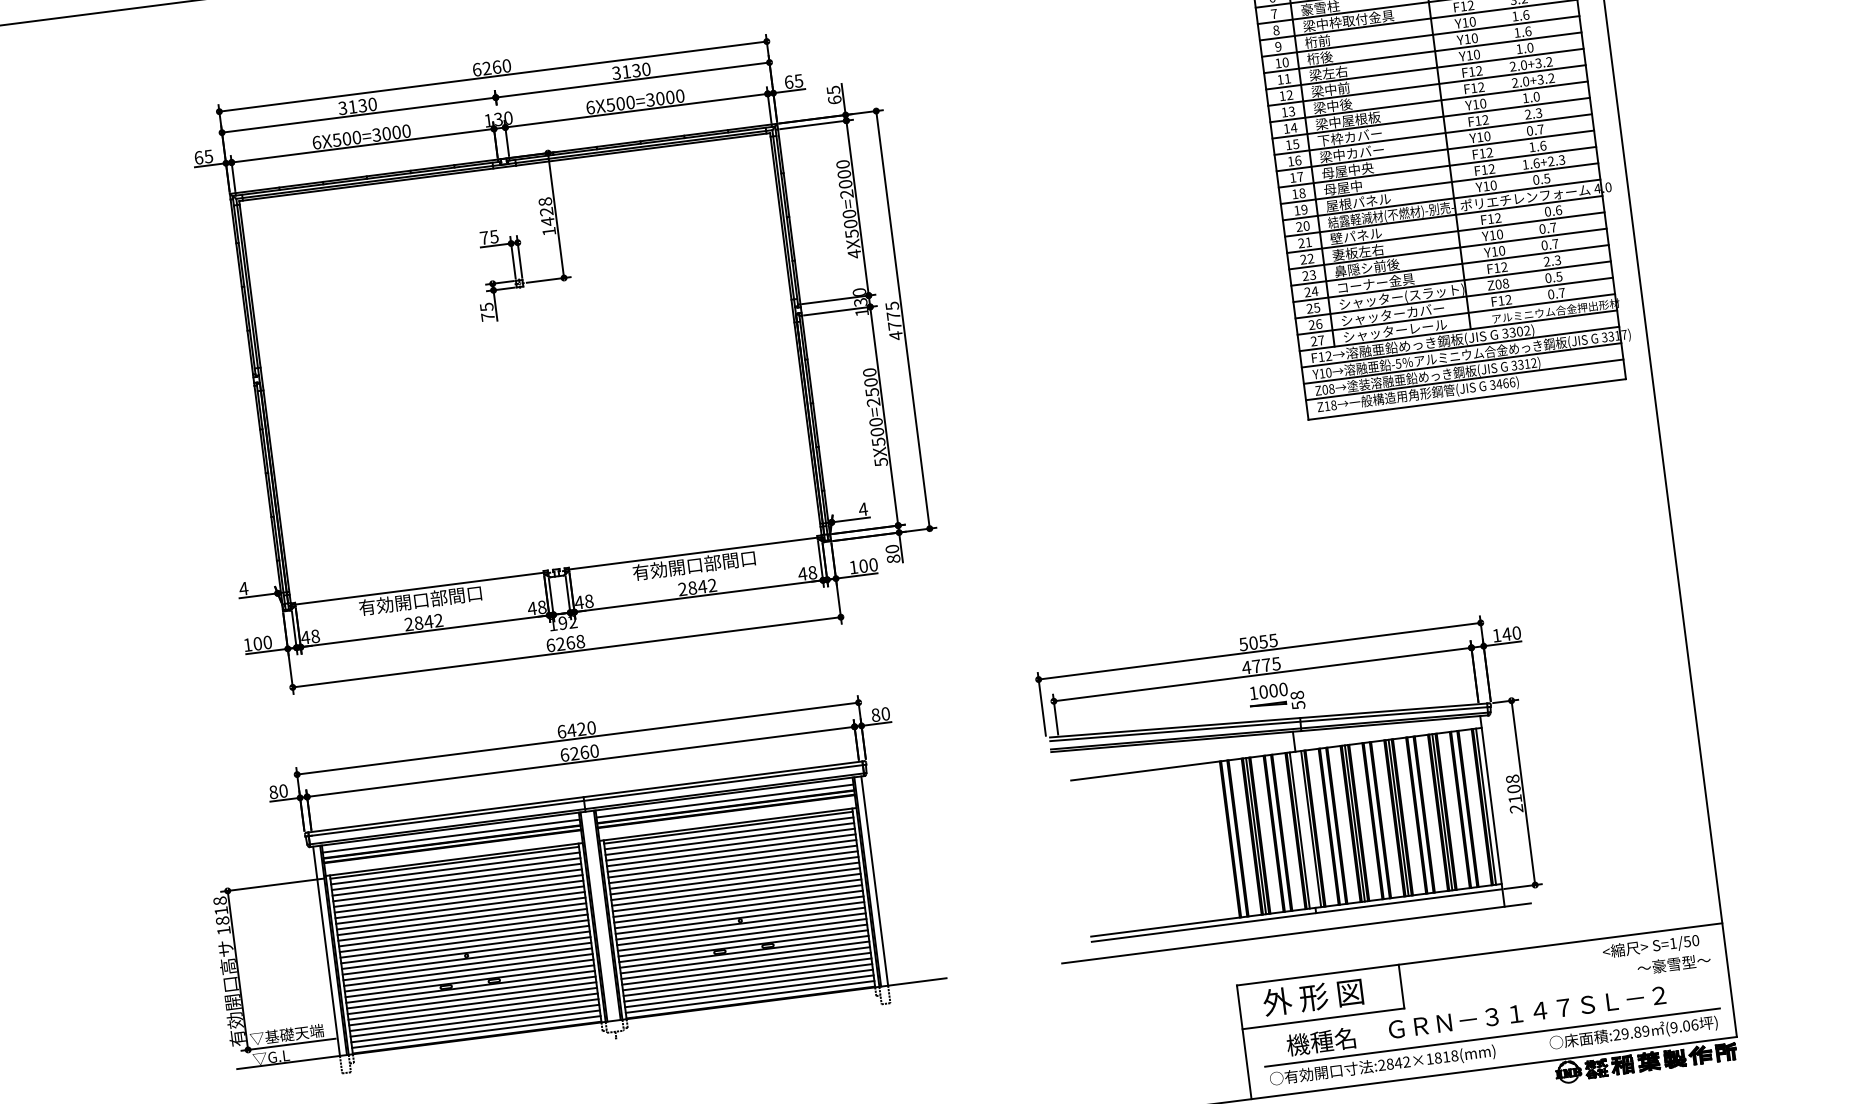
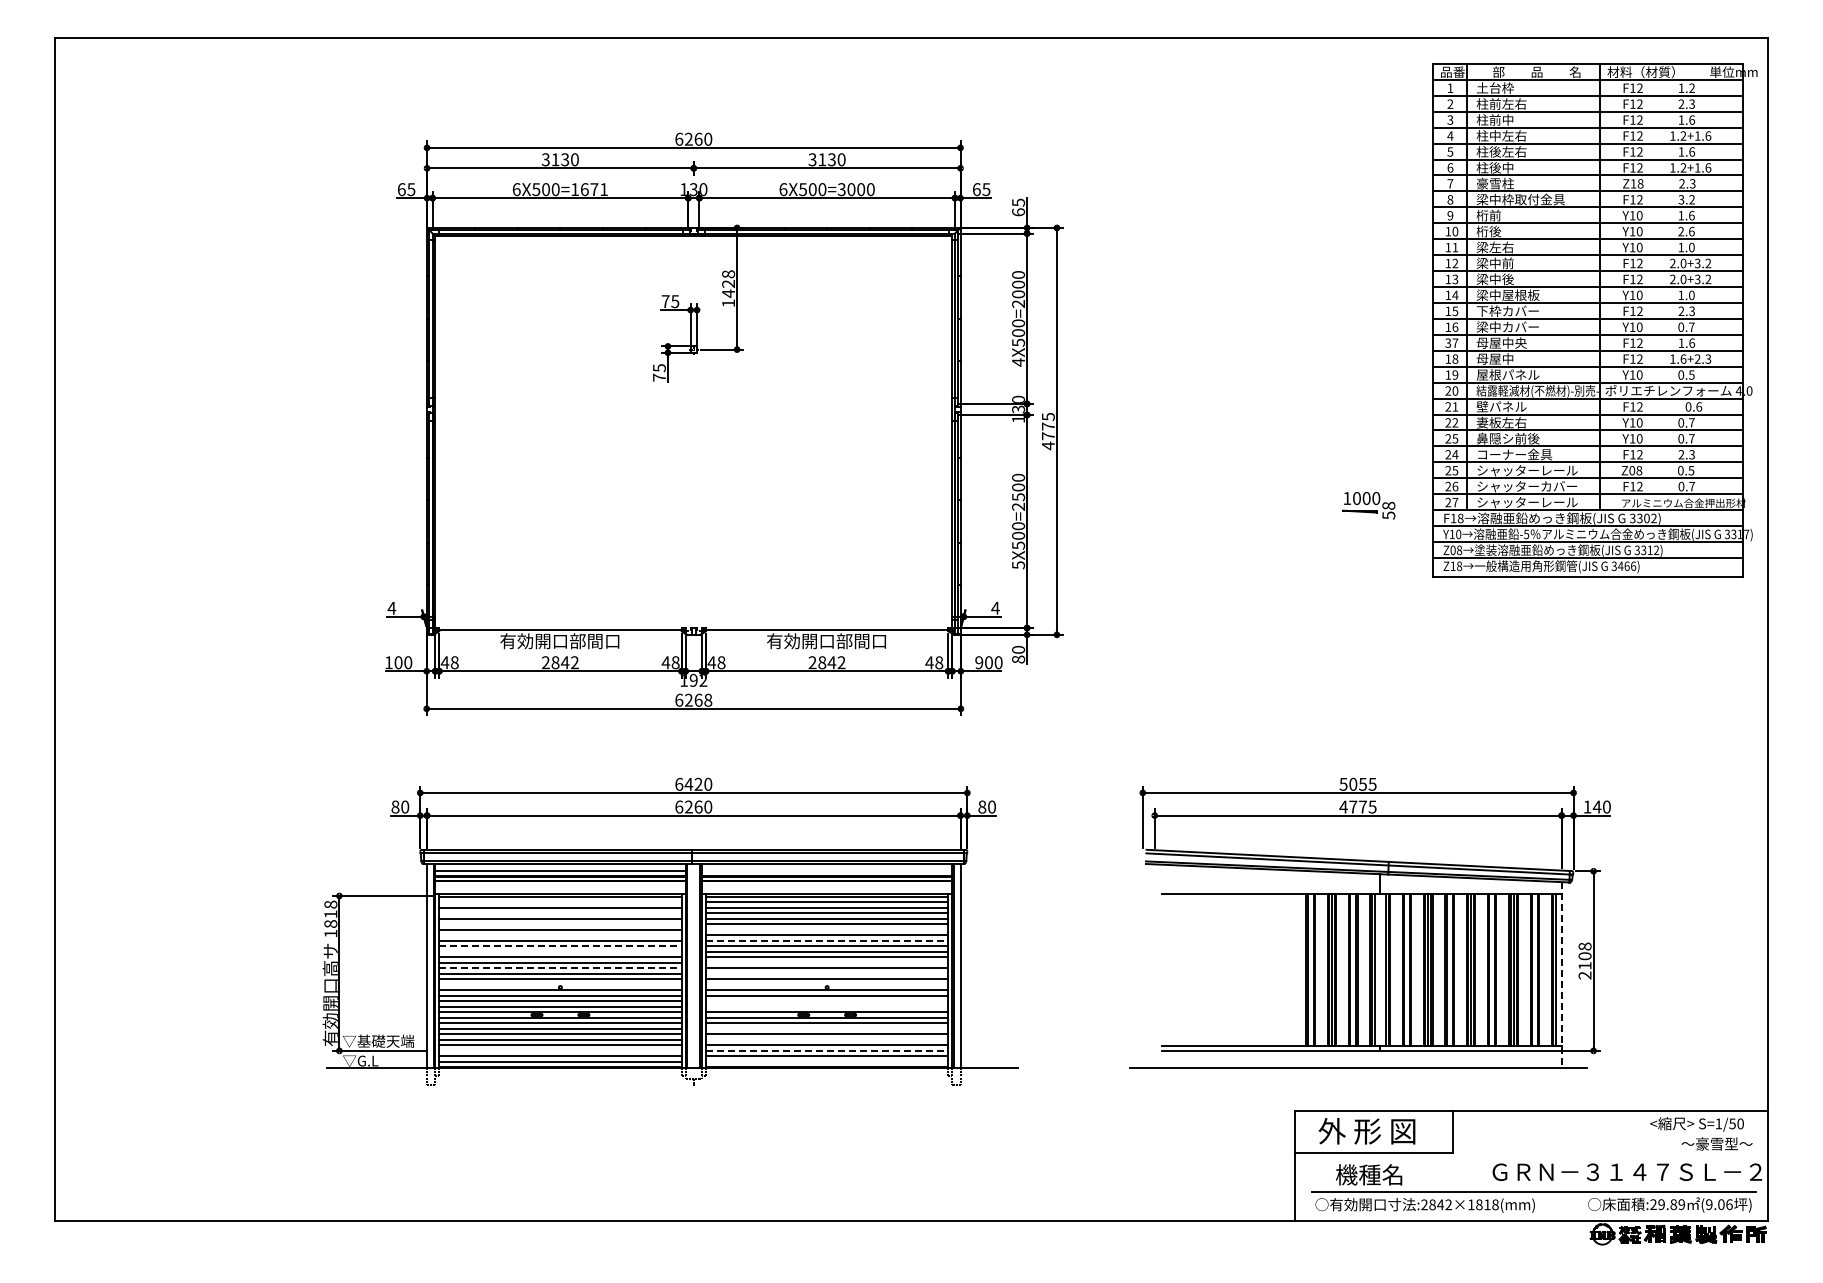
text: (1517, 32) -> (1681, 231), 1.6 -> 2.6
text: (391, 133) -> (589, 189), 6X500=3000 -> 6X500=1671
text: (1293, 177) -> (1448, 342), 17 -> 37
text: (1312, 274) -> (1455, 438), 23 -> 25
text: (1434, 292) -> (1569, 470), シャッター(スラット) -> シャッターレール
text: (1328, 356) -> (1460, 518), F12 -> F18
text: (853, 567) -> (979, 662), 100 -> 900
part: (1276, 697) -> (1368, 505), moved
line: (724, 800) -> (826, 870), removed
line: (1492, 811) -> (1561, 975), solid -> dashed
line: (733, 861) -> (827, 929), removed
line: (455, 868) -> (560, 902), removed
line: (734, 872) -> (827, 940), solid -> dashed
line: (456, 879) -> (560, 913), removed
line: (458, 891) -> (560, 924), removed
line: (737, 895) -> (827, 962), removed
line: (459, 902) -> (560, 935), removed
line: (738, 906) -> (827, 973), removed
line: (461, 913) -> (560, 946), solid -> dashed
line: (740, 917) -> (827, 984), removed
line: (461, 918) -> (560, 951), removed
line: (742, 935) -> (827, 1001), removed
line: (464, 936) -> (560, 968), solid -> dashed
line: (743, 940) -> (827, 1006), removed
line: (466, 952) -> (560, 984), removed
line: (746, 962) -> (827, 1028), removed
line: (747, 974) -> (827, 1039), removed
line: (748, 985) -> (827, 1050), solid -> dashed
line: (750, 996) -> (827, 1061), removed
text: (1526, 1011) -> (1626, 1171), moved
line: (474, 1020) -> (560, 1050), removed

